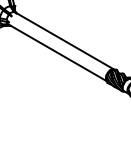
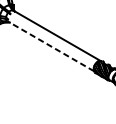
line: (57, 52) -> (50, 46), solid -> dashed

